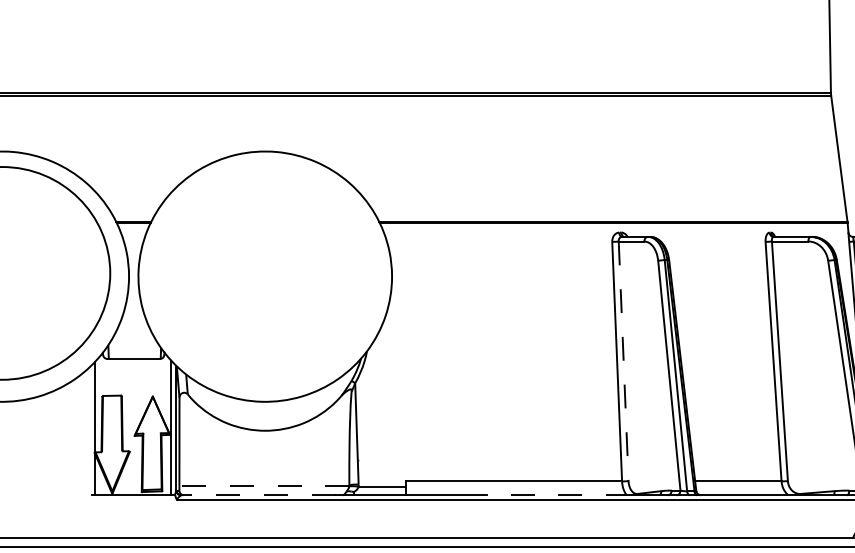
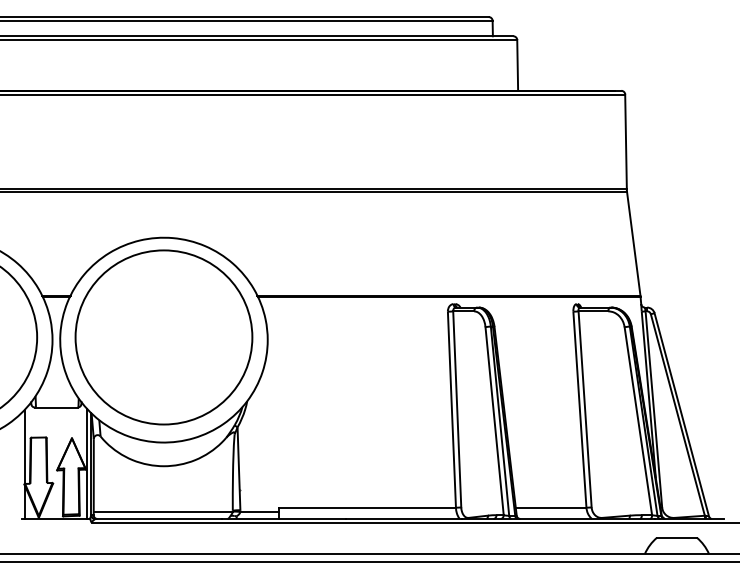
part: (264, 273) -> (163, 337), added
line: (623, 361) -> (457, 409), dashed -> solid
line: (264, 486) -> (163, 511), dashed -> solid
line: (257, 494) -> (157, 518), dashed -> solid
line: (557, 494) -> (403, 518), dashed -> solid

